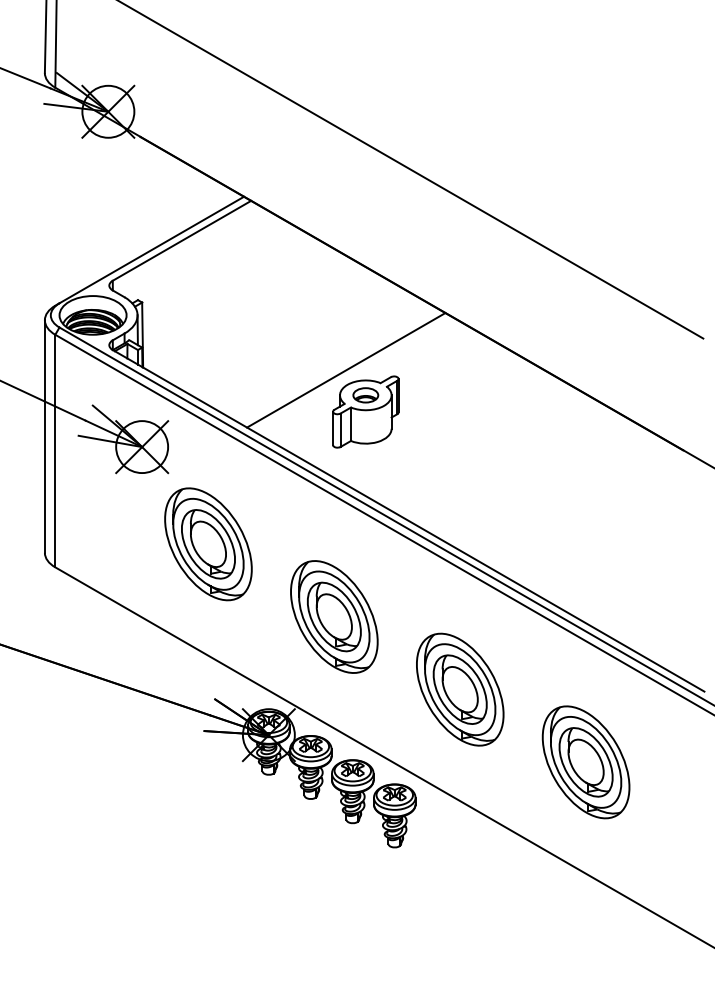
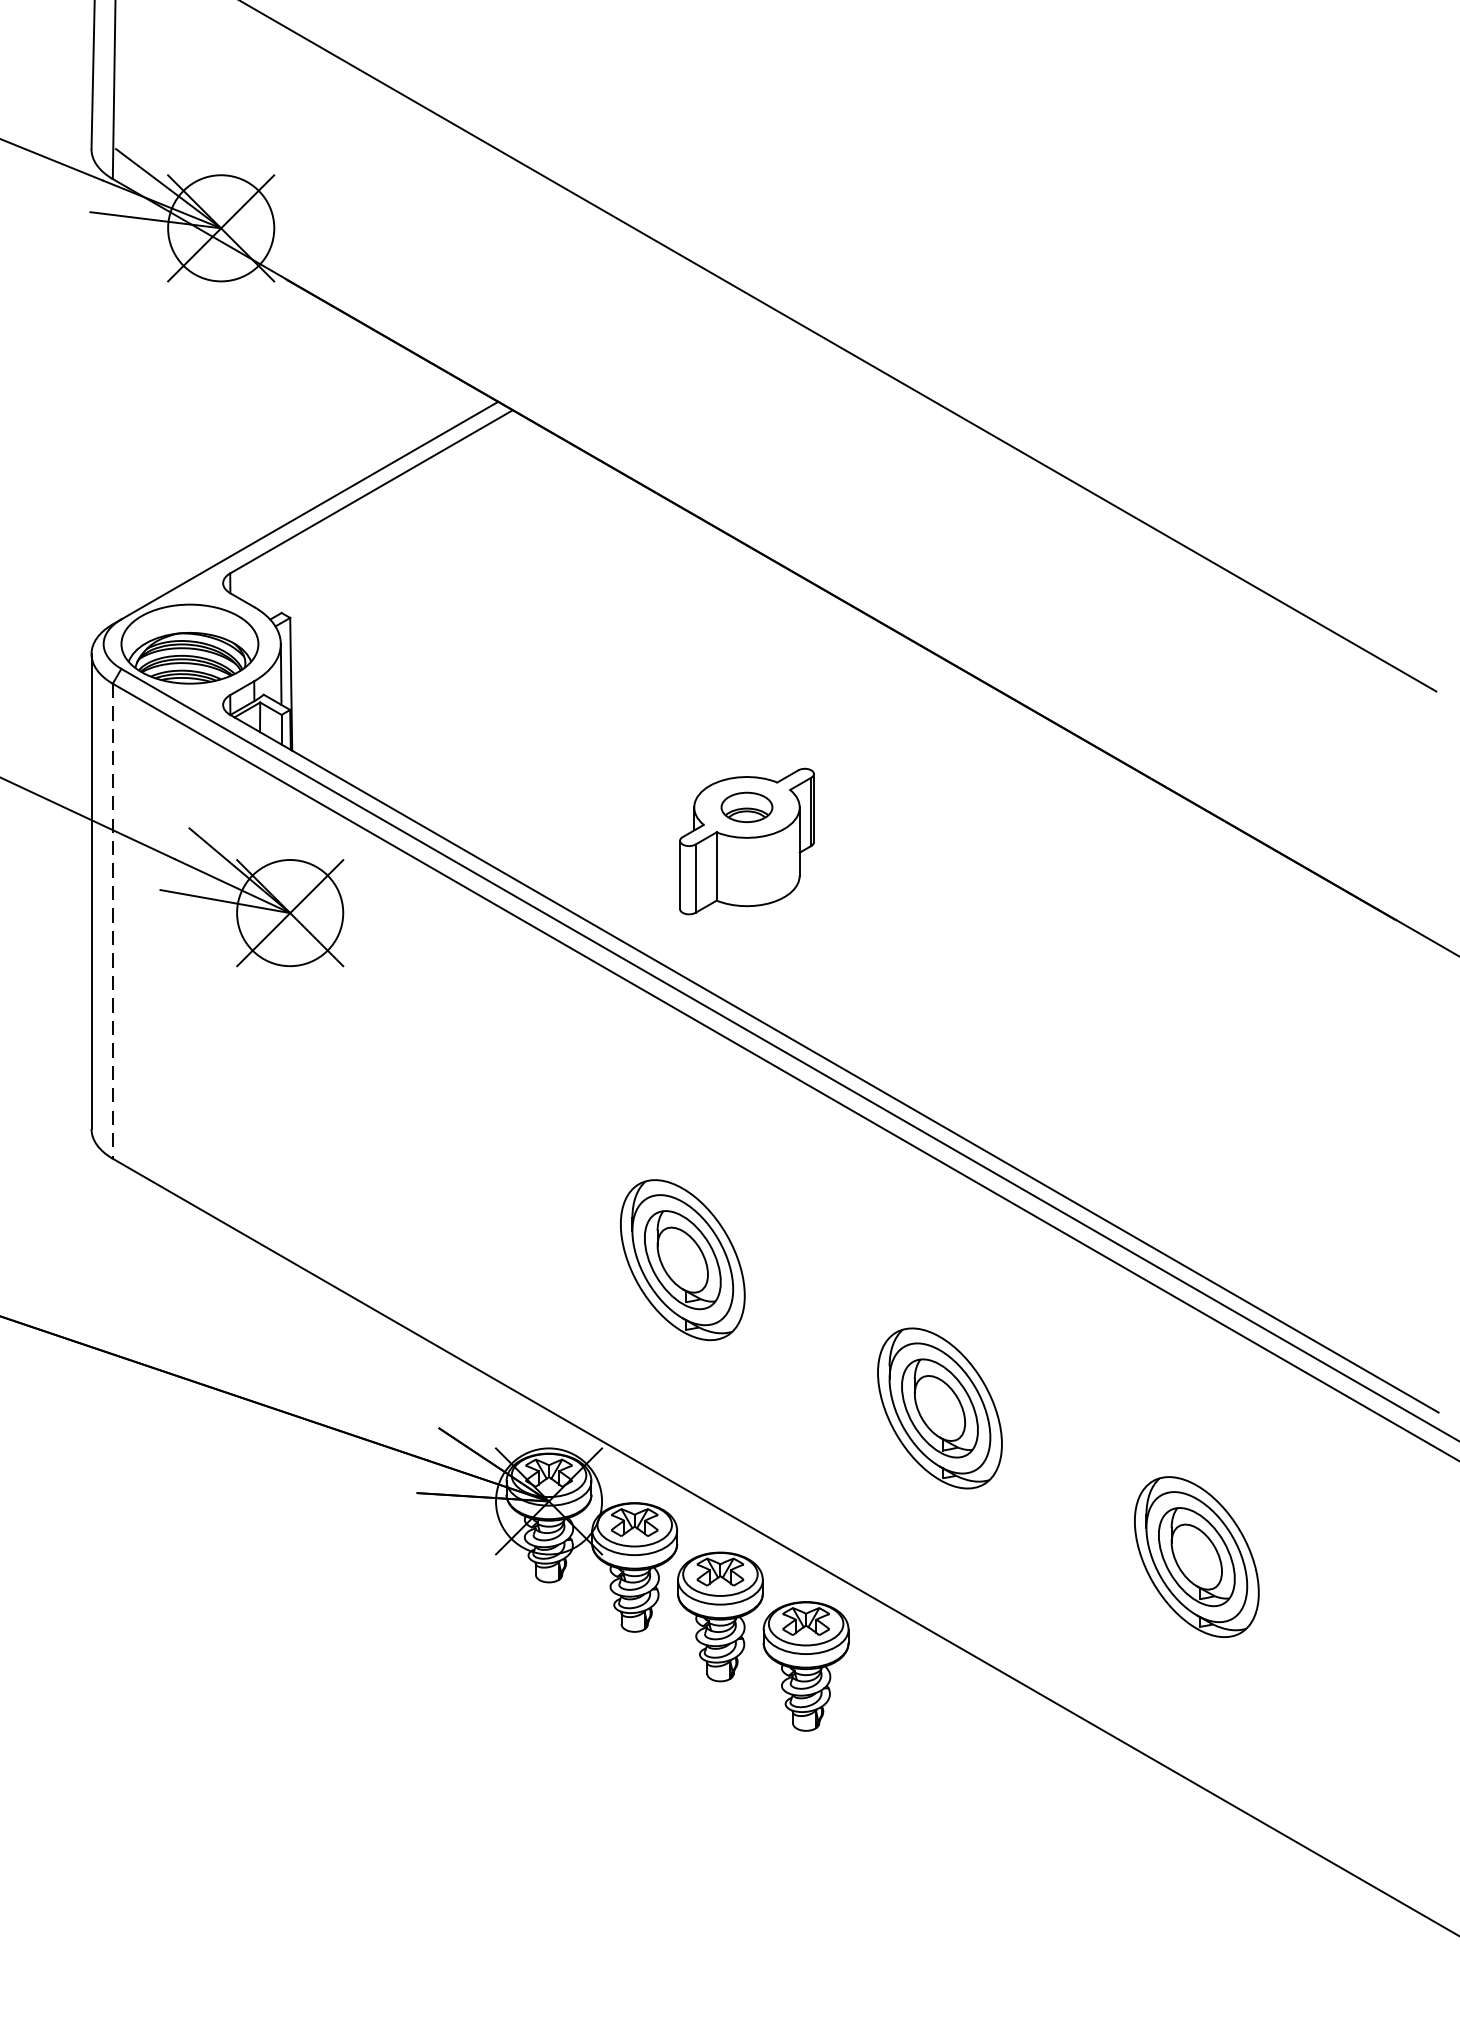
line: (346, 370) -> (707, 756), removed
line: (55, 451) -> (113, 922), solid -> dashed
part: (208, 544) -> (425, 1112), removed
part: (334, 616) -> (683, 1259), size x0.7
part: (460, 689) -> (940, 1408), size x0.7
part: (585, 762) -> (1195, 1557), size x0.7

